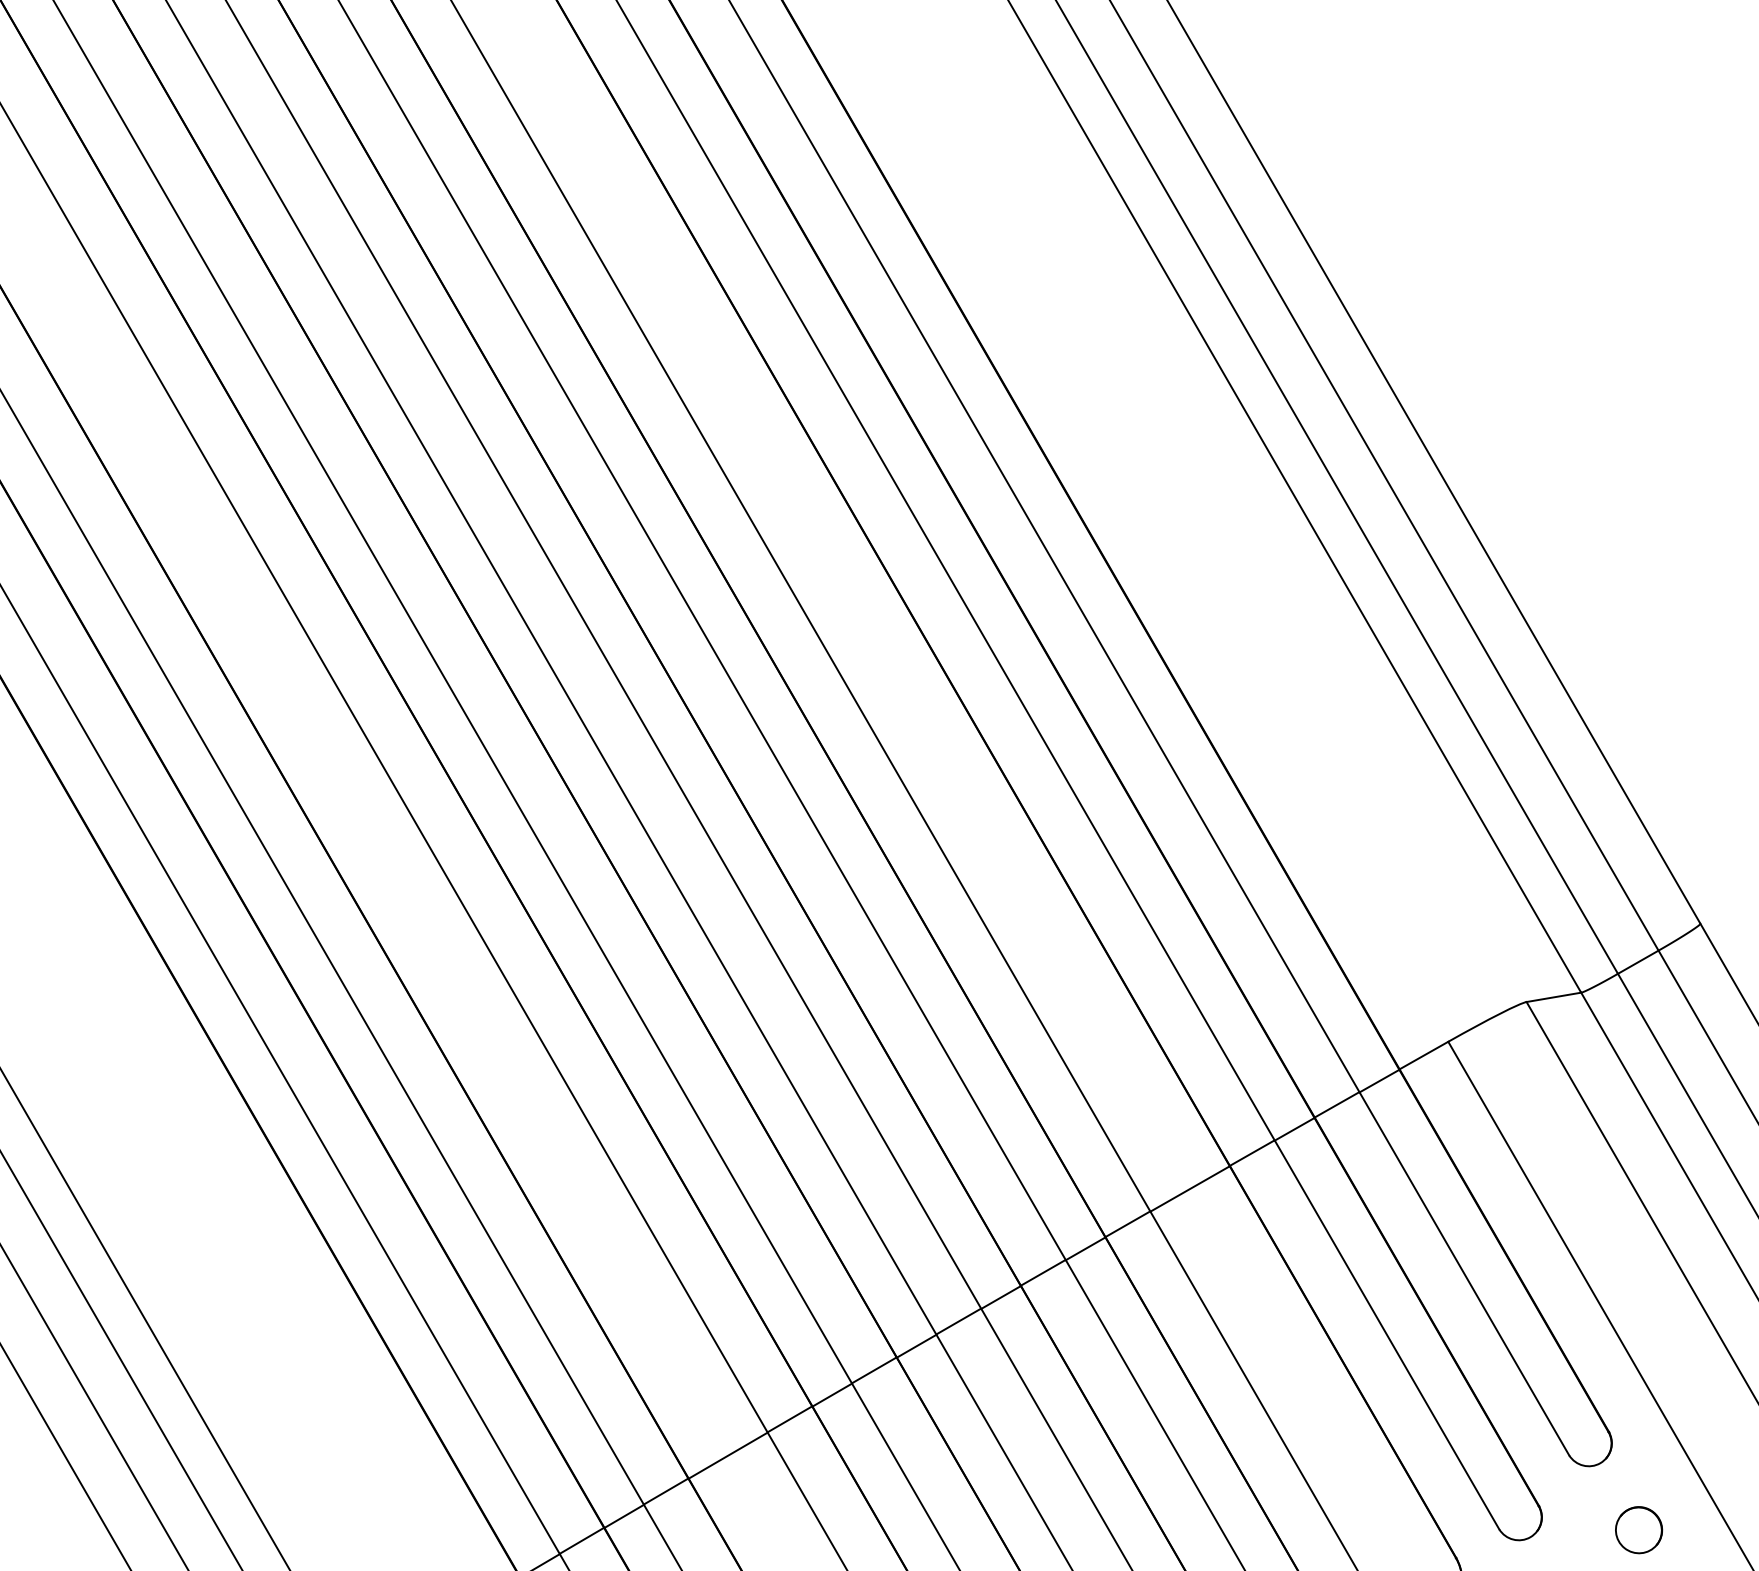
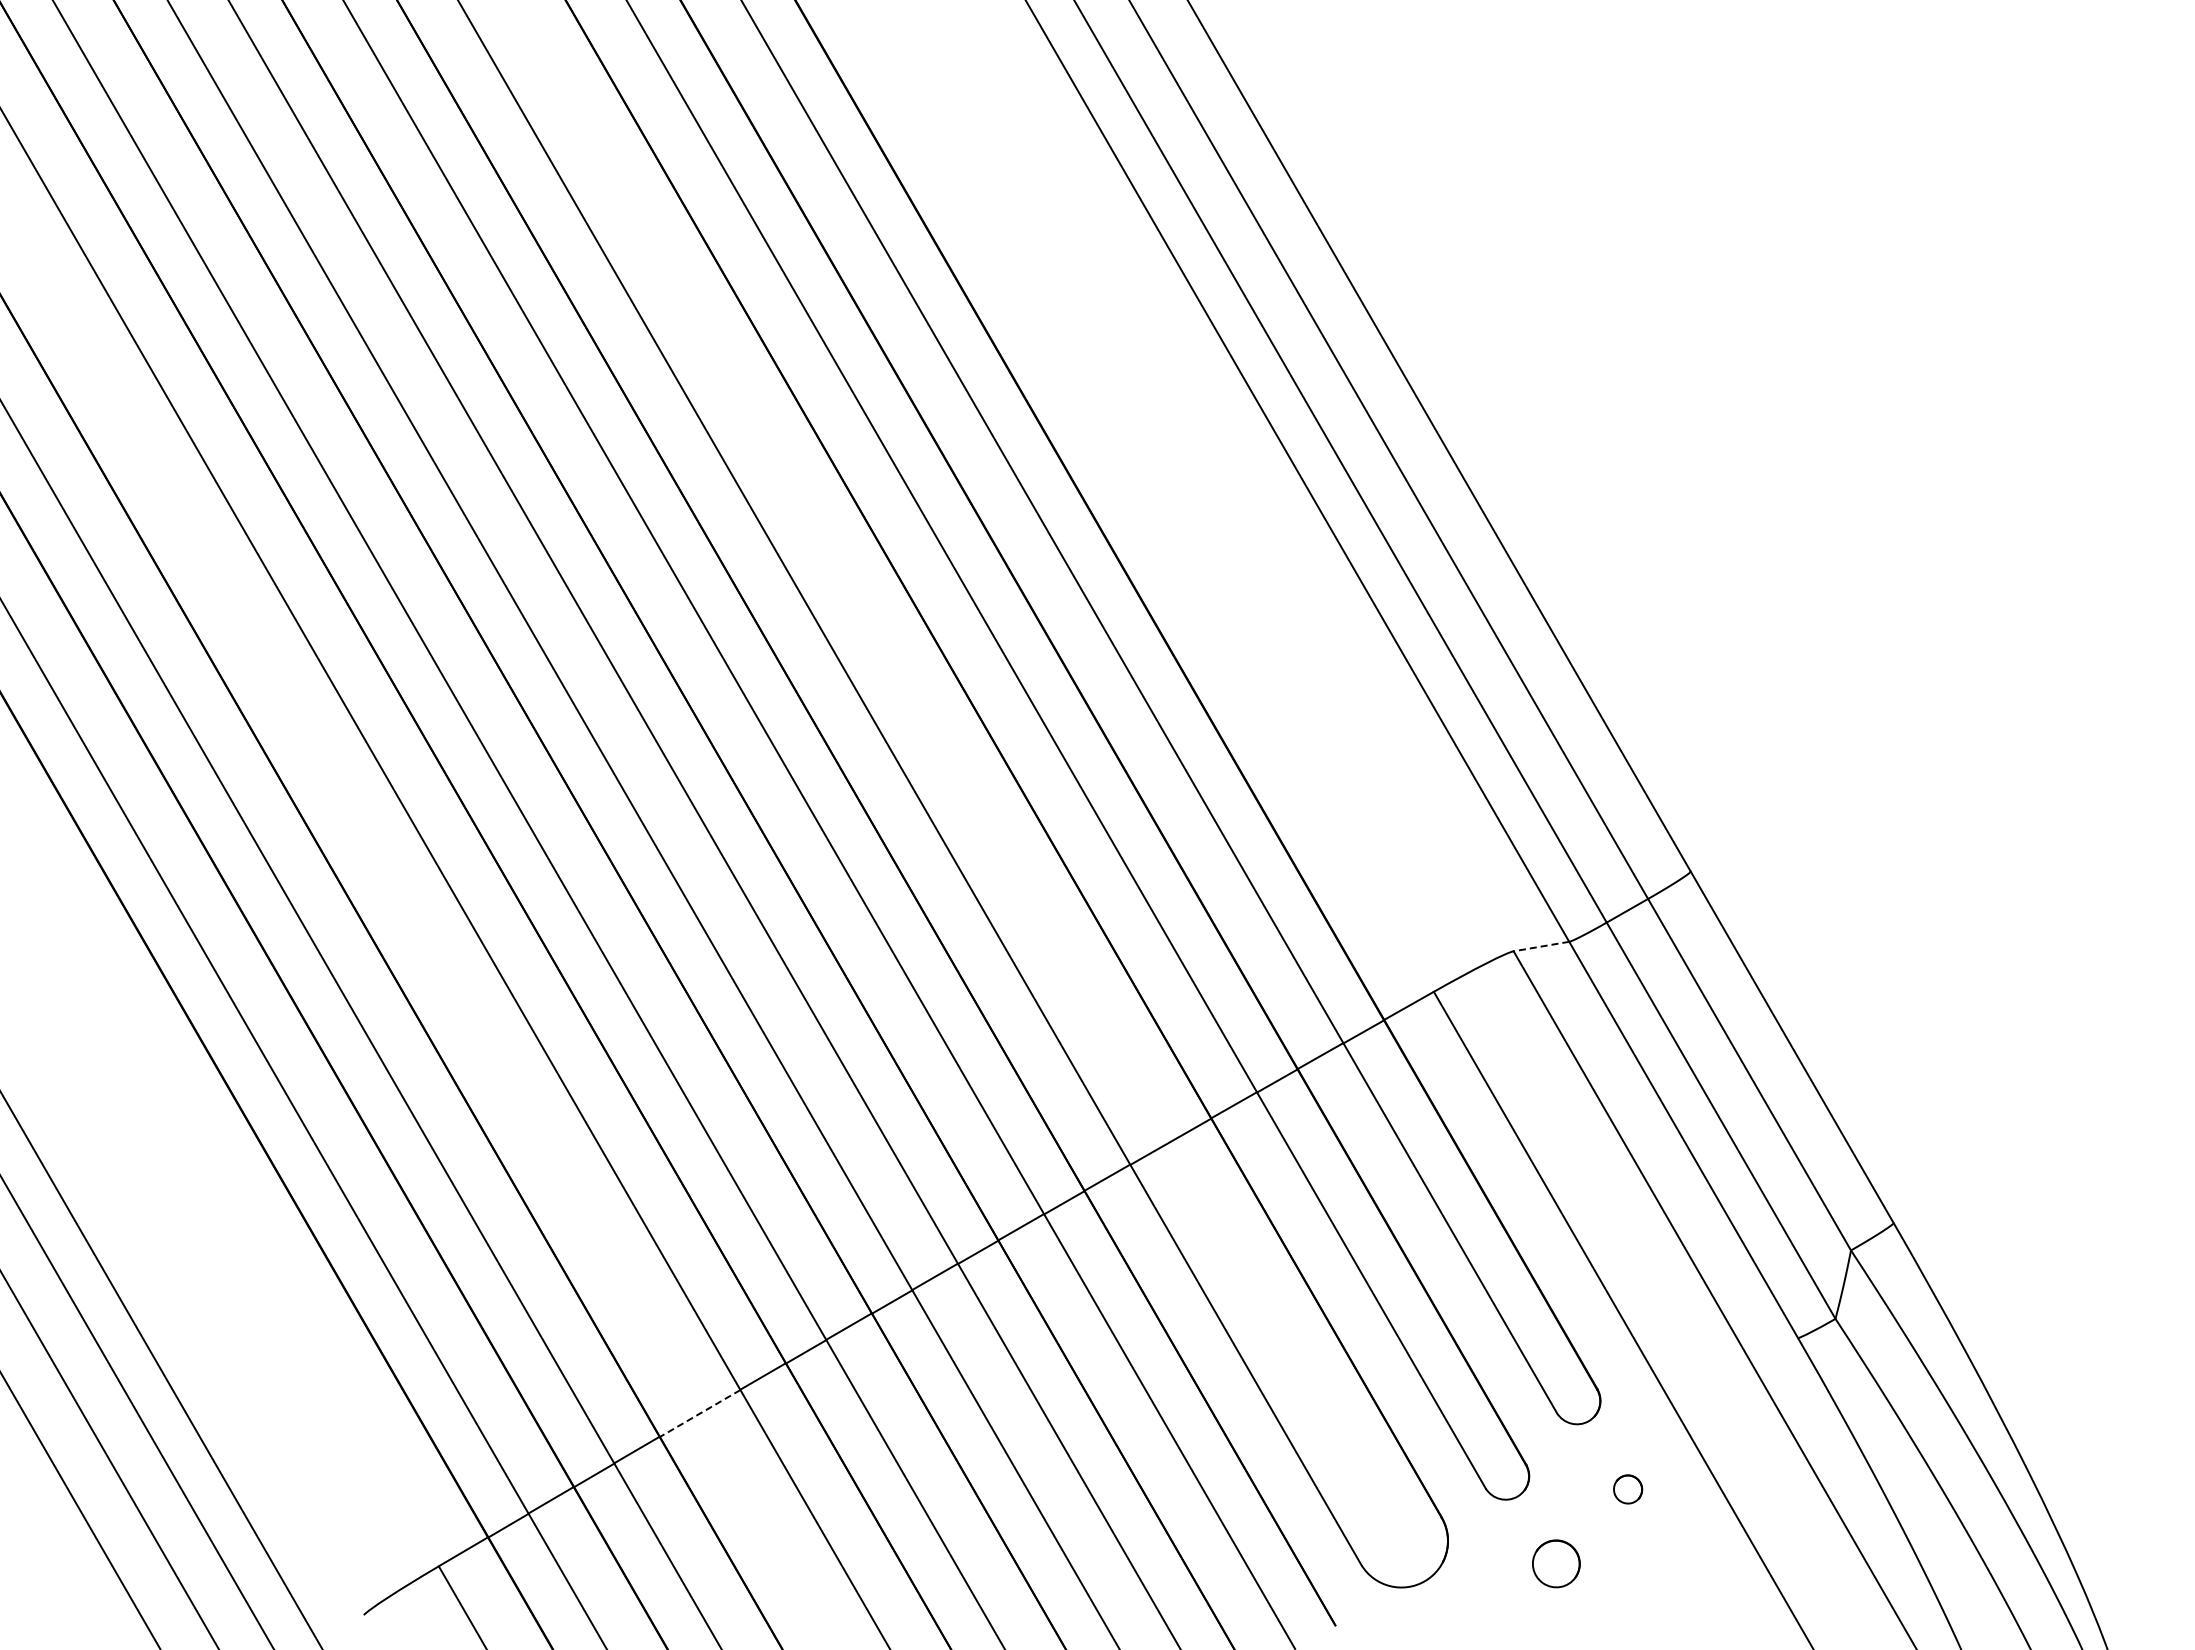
line: (1552, 997) -> (1540, 946), solid -> dashed
line: (728, 1455) -> (700, 1413), solid -> dashed
part: (1638, 1530) -> (1627, 1489), size x0.6

